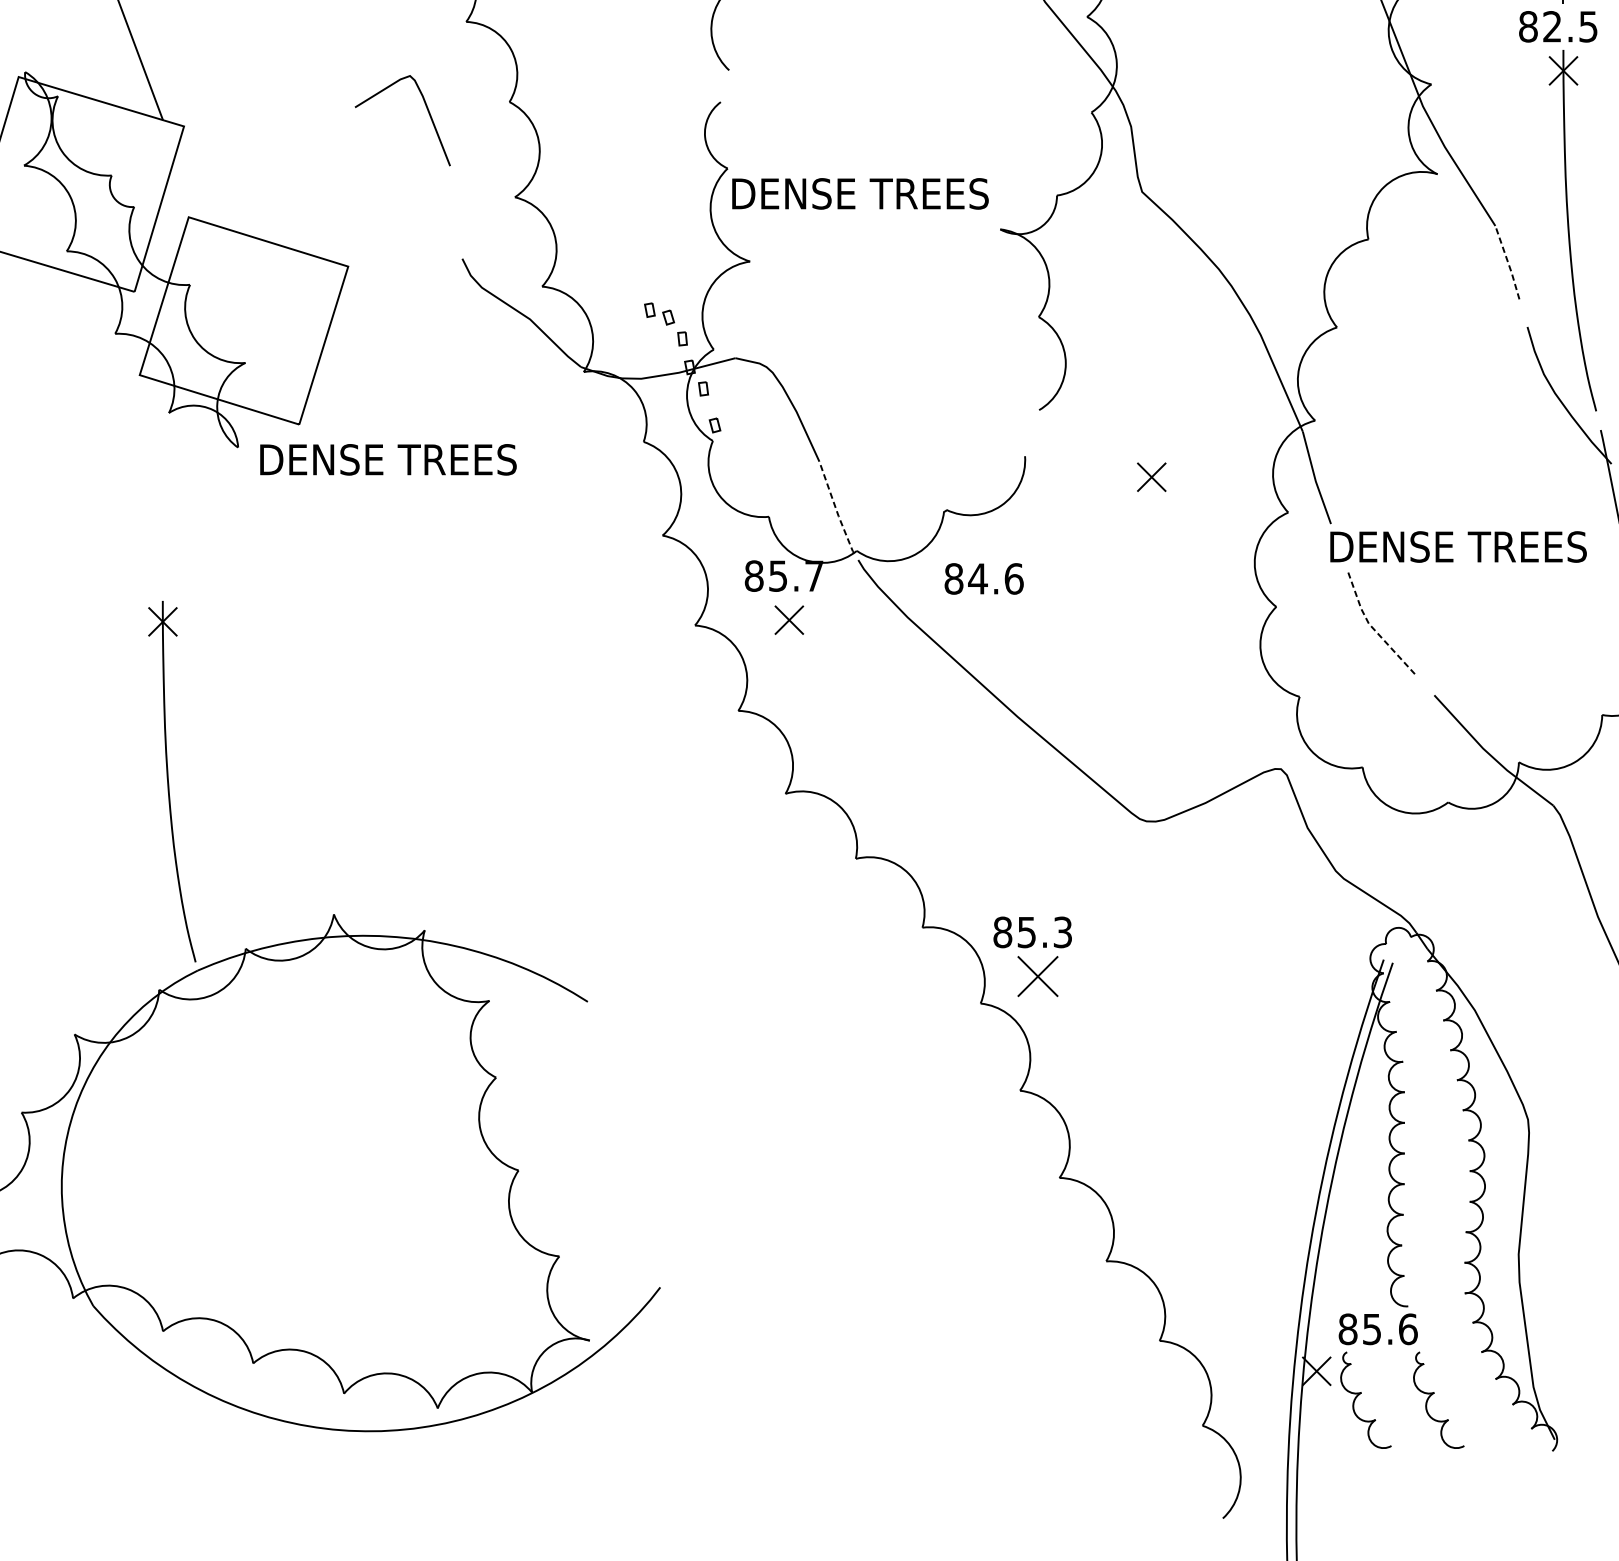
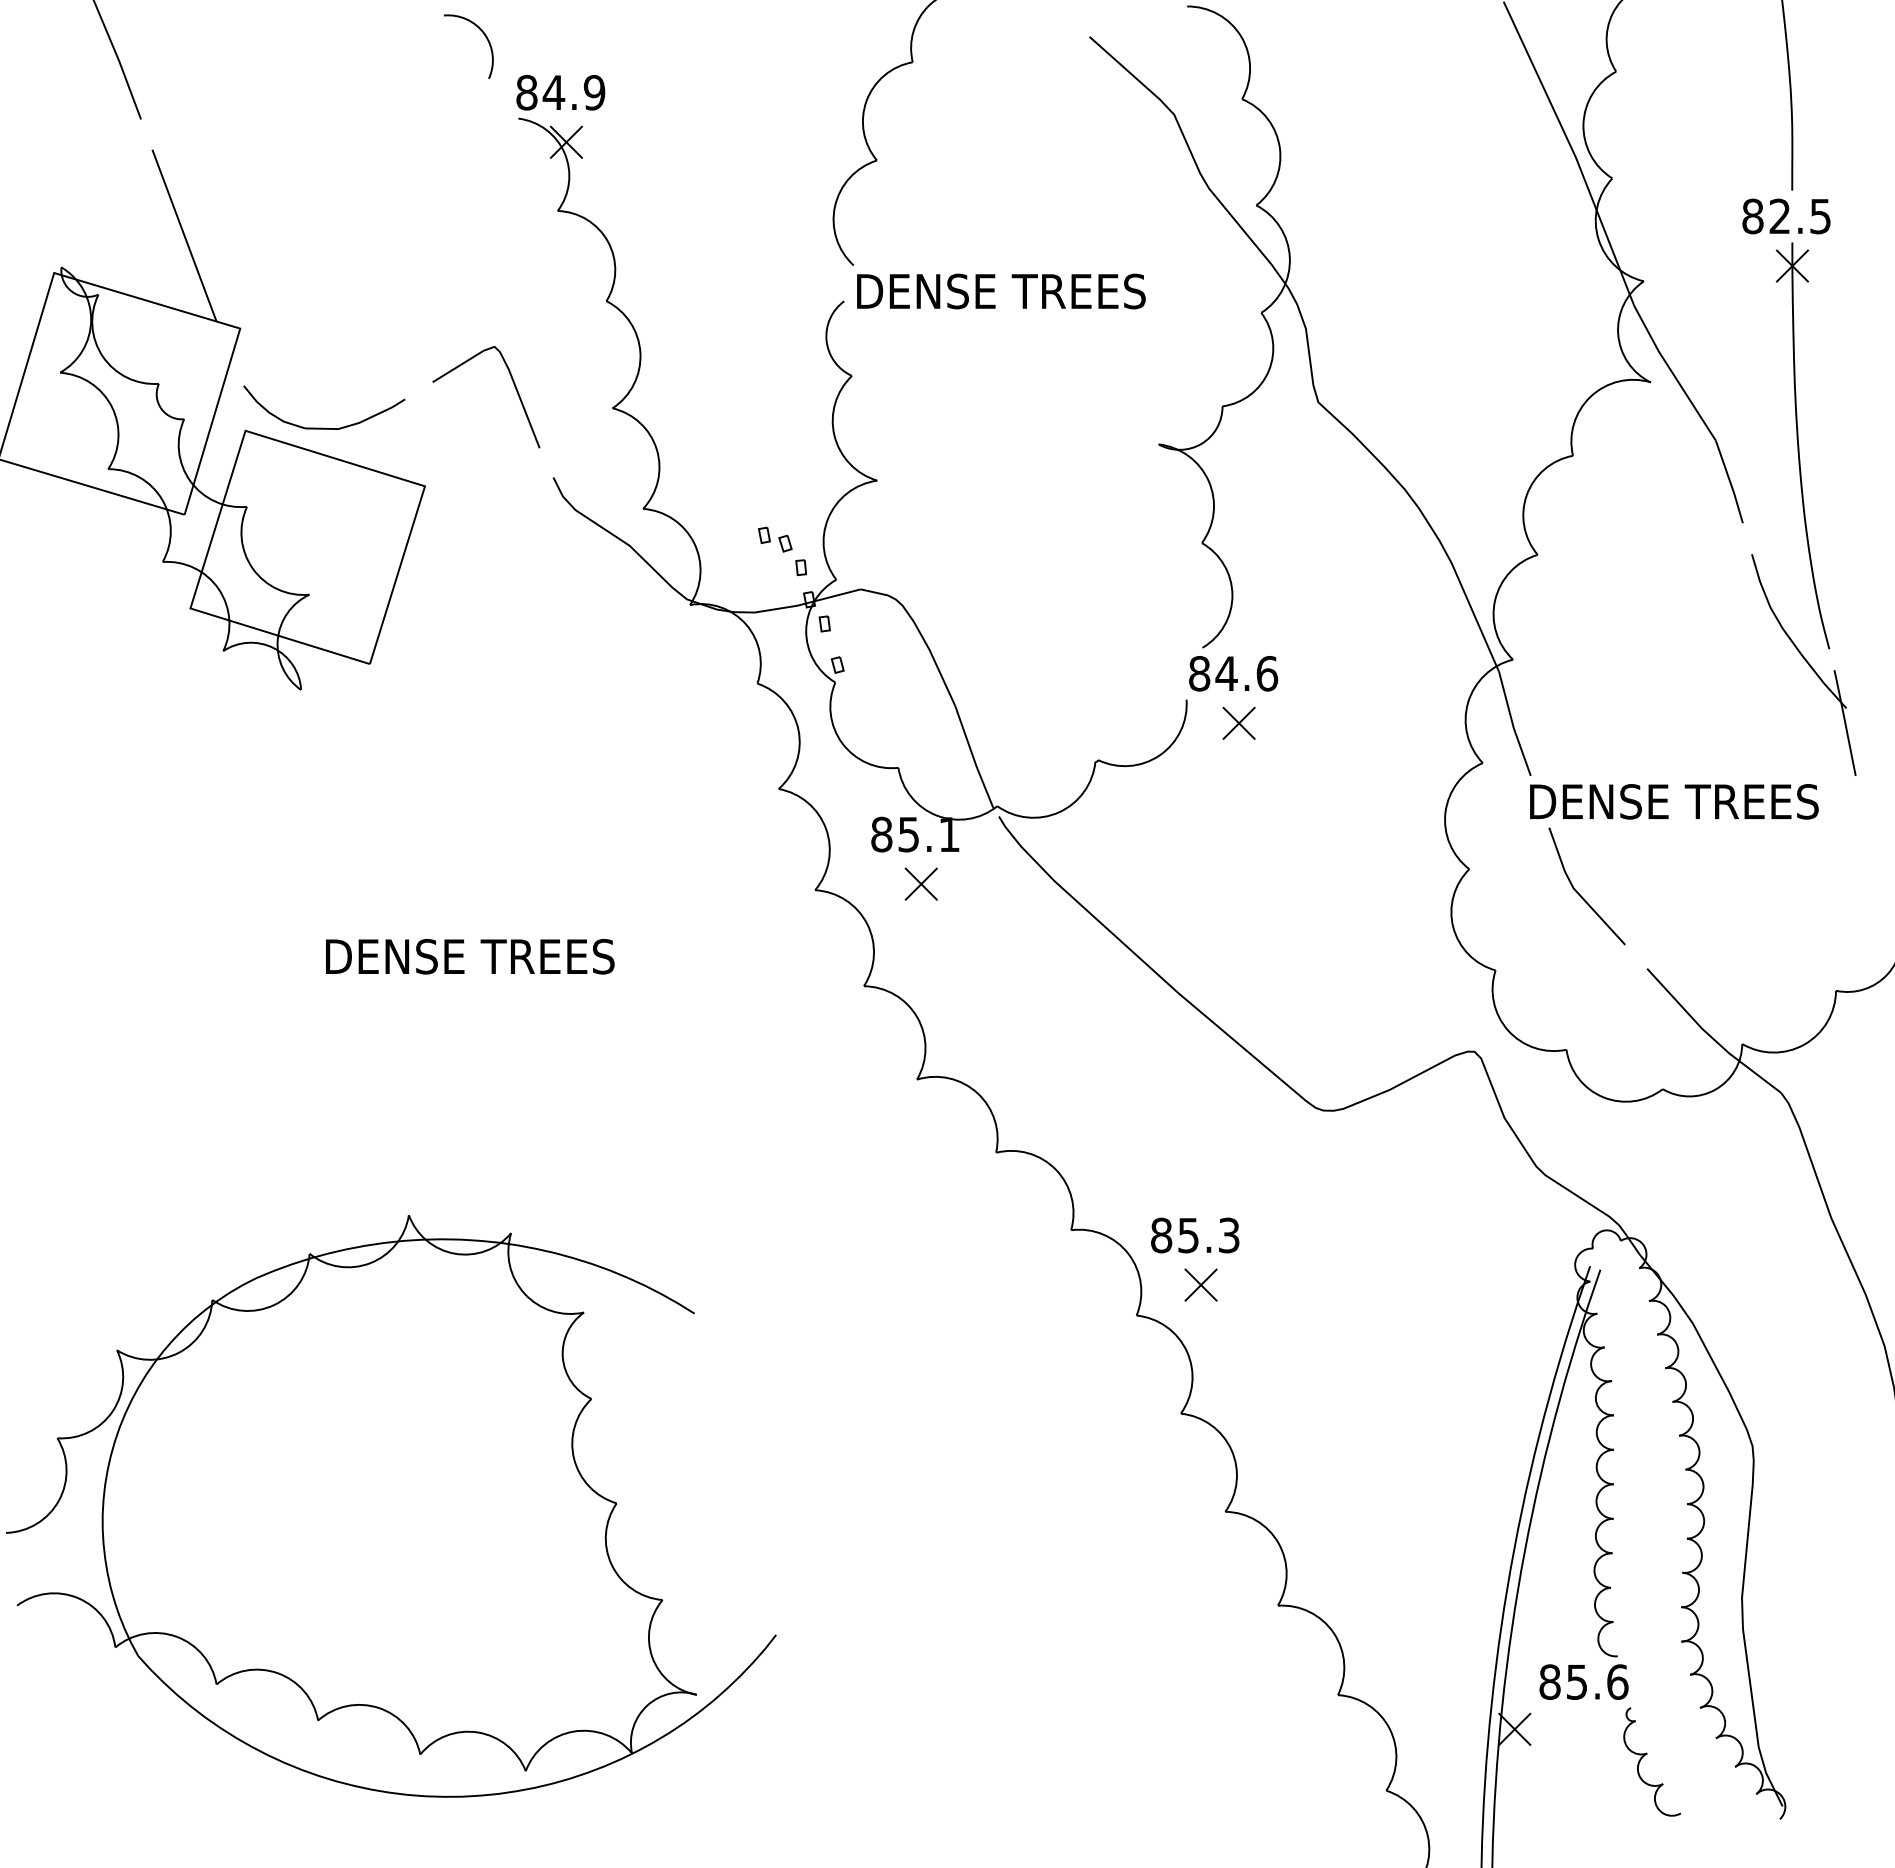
curve: (427, 112) -> (514, 387), moved
text: (860, 193) -> (1001, 291), moved
curve: (258, 214) -> (324, 427), added
line: (1508, 263) -> (1730, 482), dashed -> solid
text: (388, 459) -> (470, 956), moved
part: (1151, 476) -> (1238, 722), moved
line: (835, 508) -> (973, 758), dashed -> solid
text: (814, 576) -> (949, 834), 85.7 -> 85.1
text: (984, 578) -> (1233, 673), moved
line: (1371, 626) -> (1576, 891), dashed -> solid
part: (171, 781) -> (226, 1065), removed
part: (1037, 975) -> (1200, 1284), size x0.71
part: (1361, 1393) -> (1565, 1754), removed

